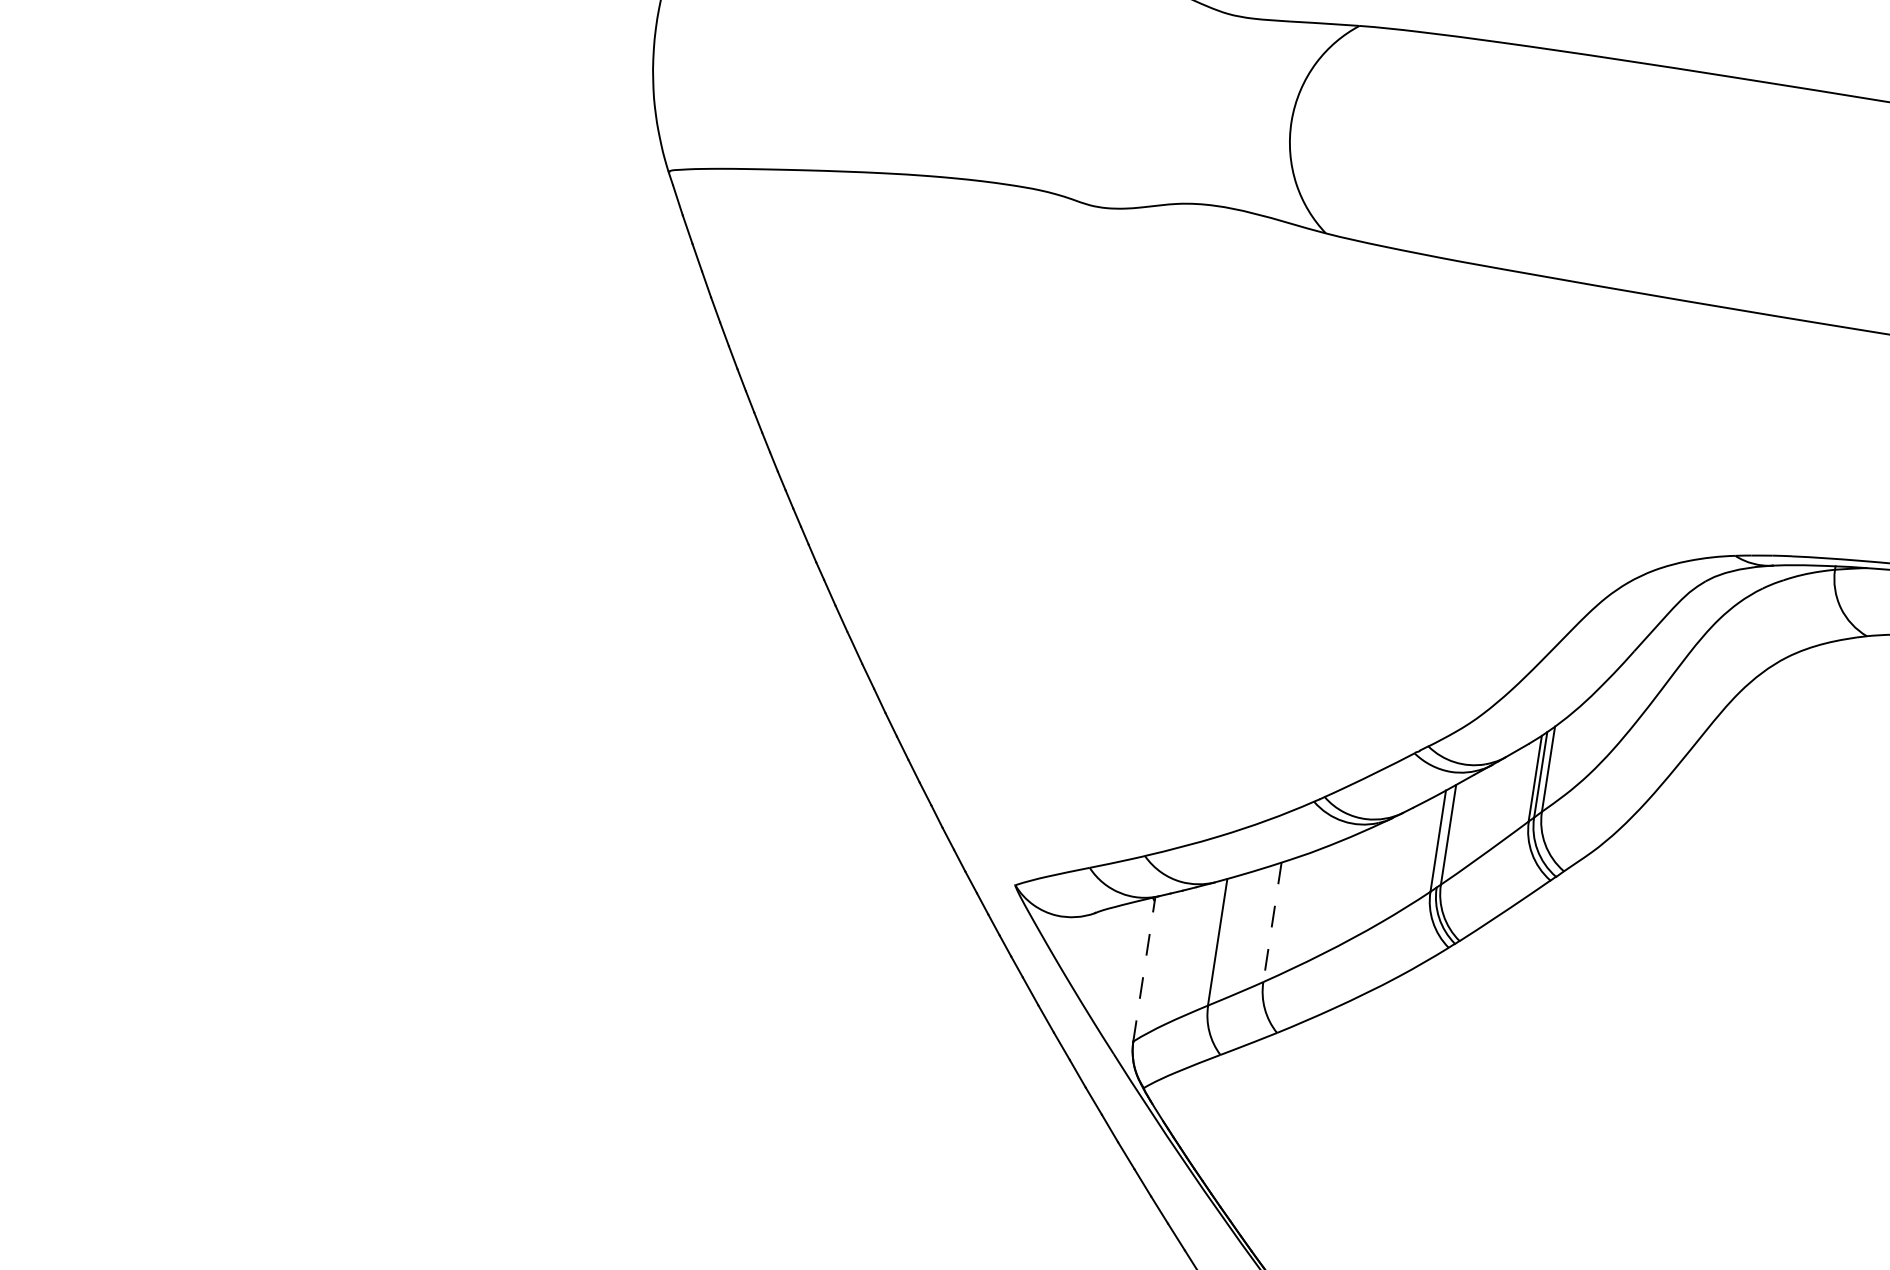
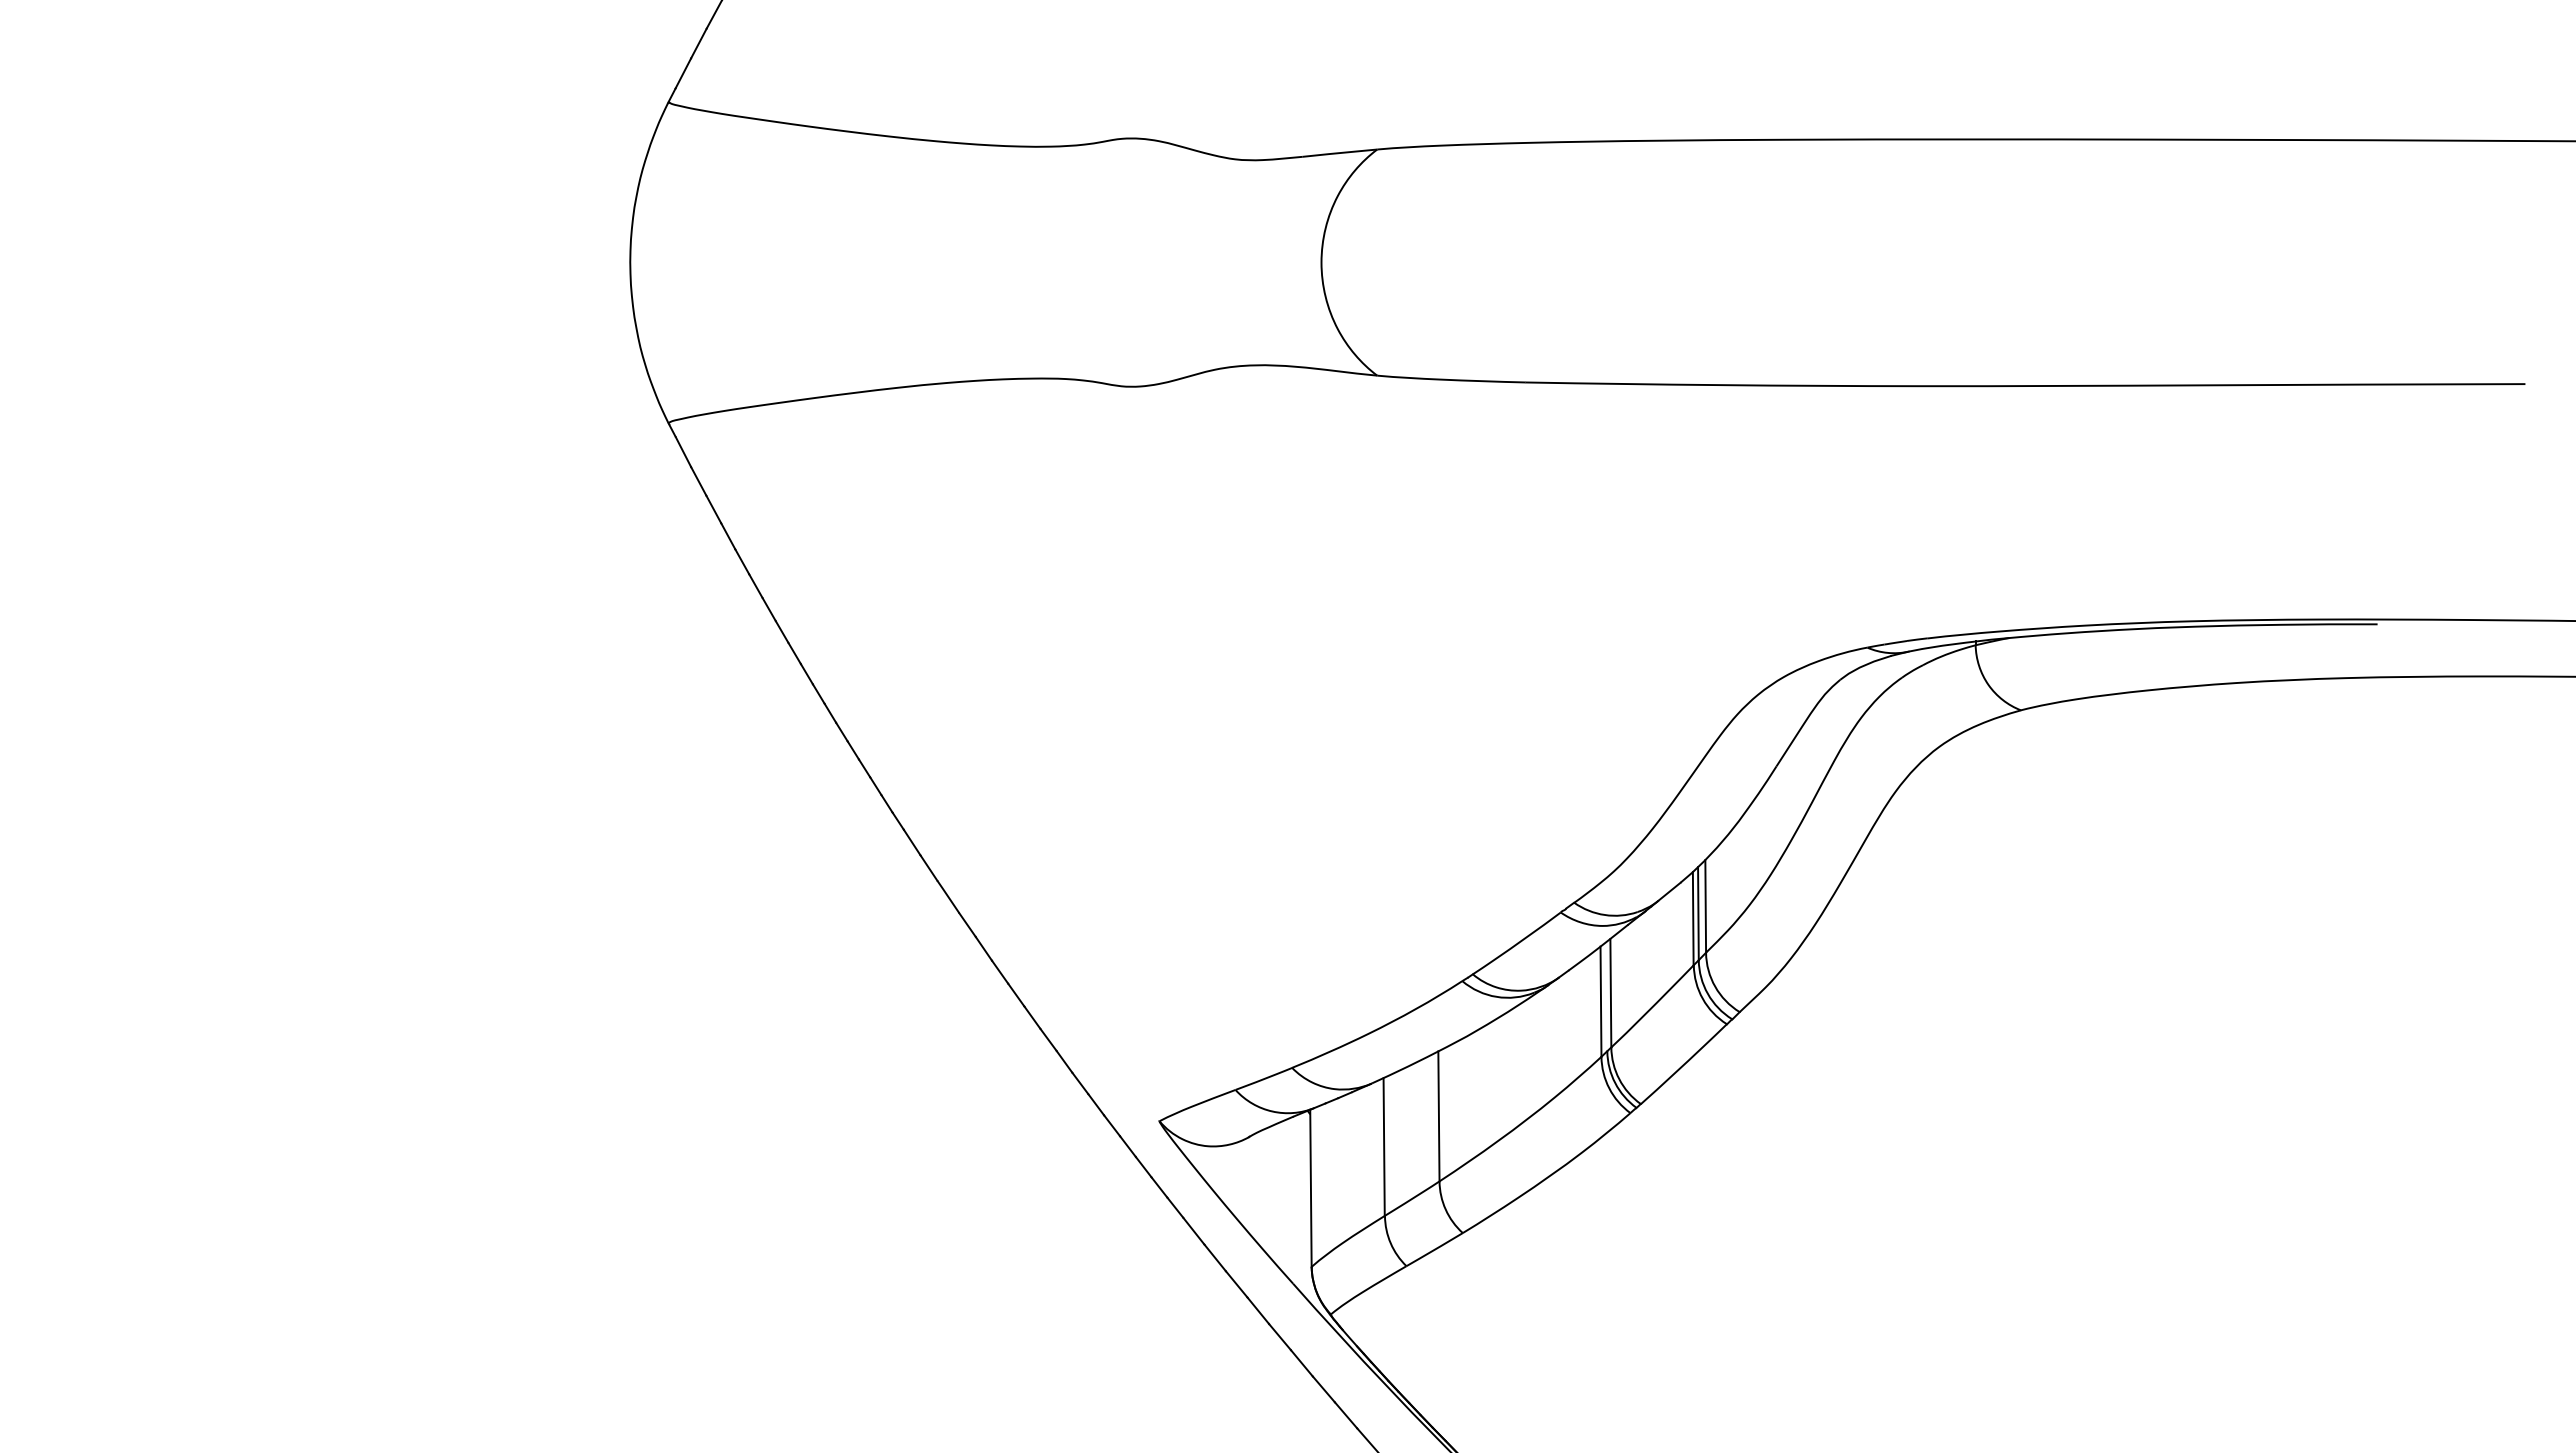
line: (1272, 922) -> (1438, 1116), dashed -> solid
line: (1143, 969) -> (1310, 1188), dashed -> solid

